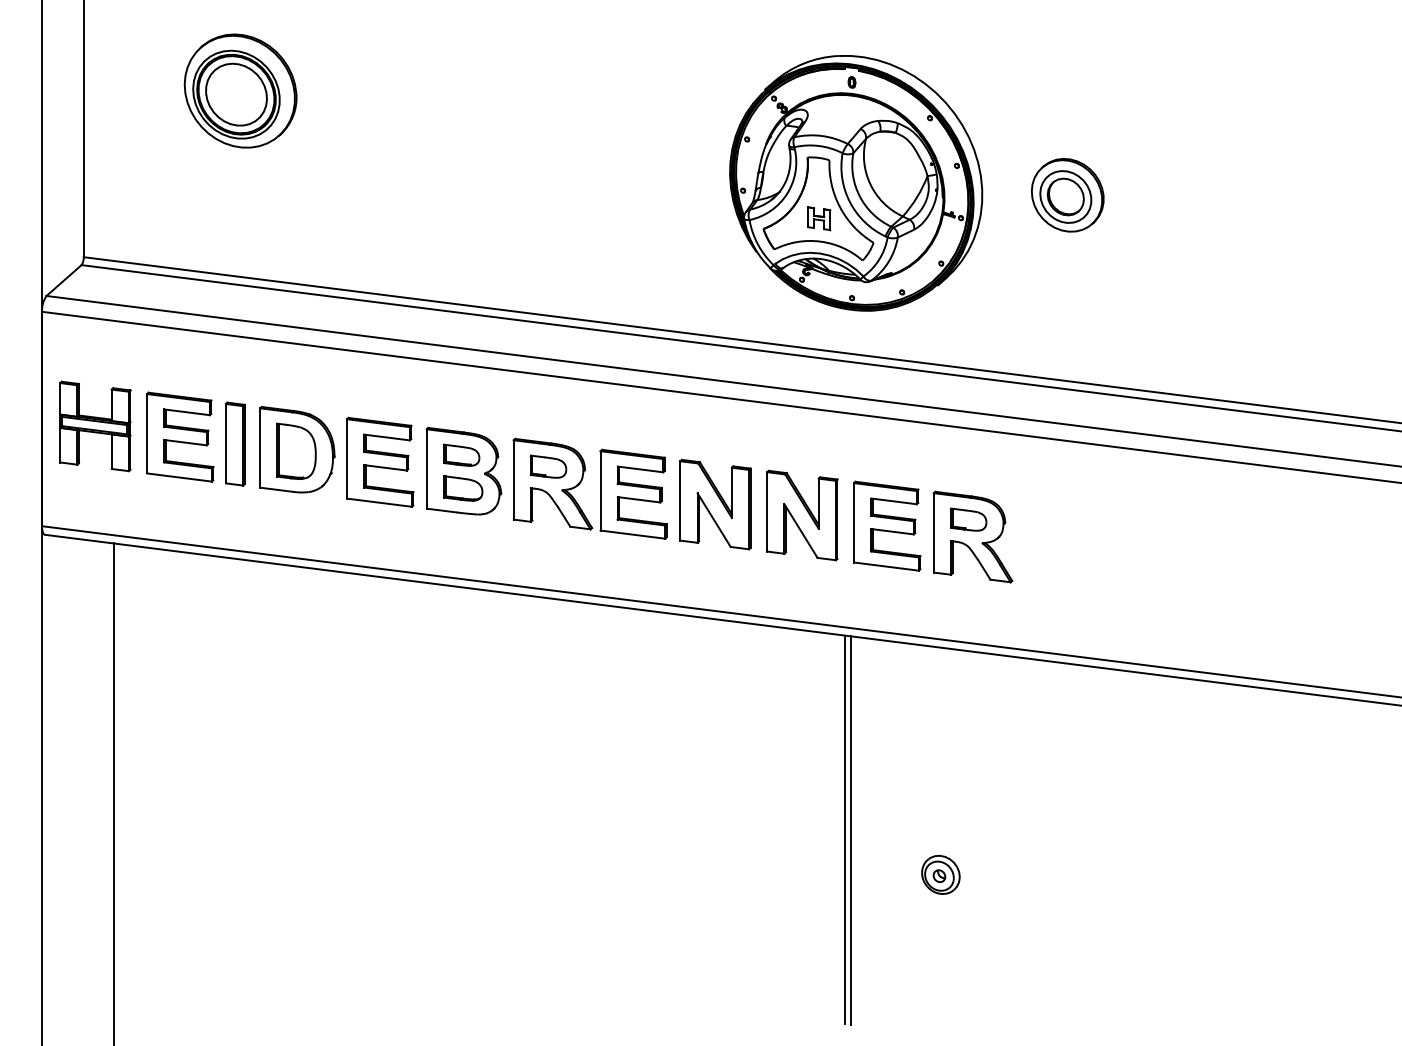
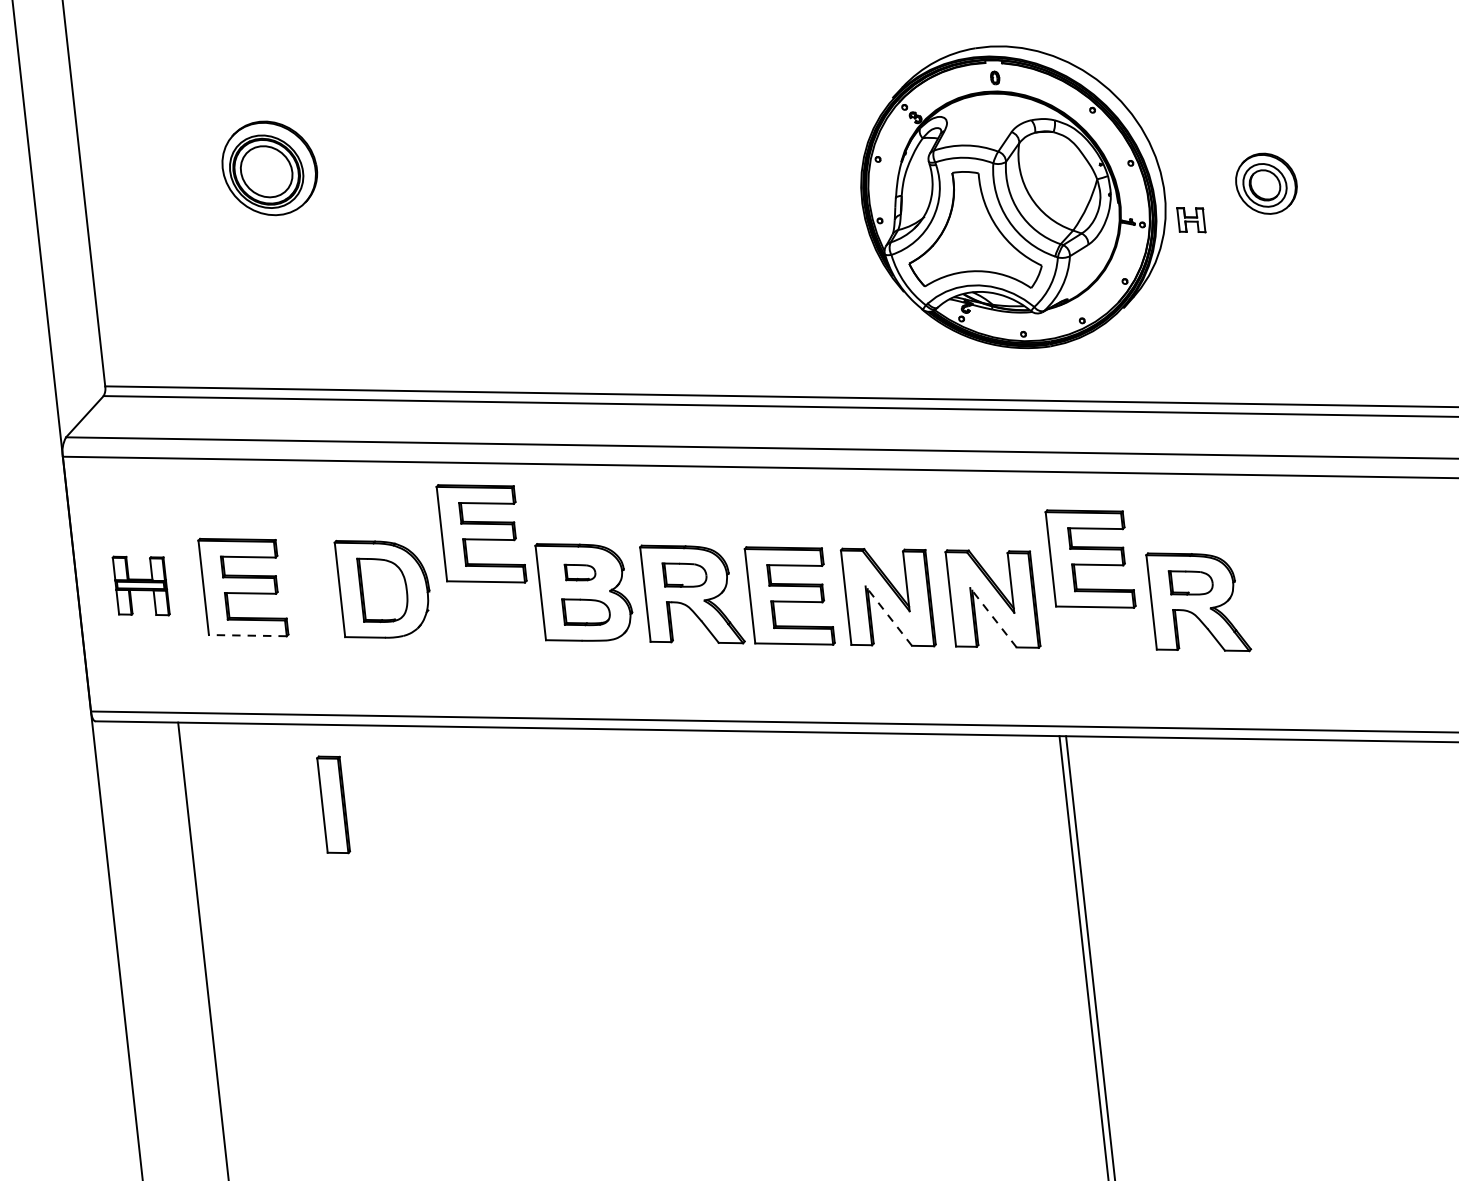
part: (240, 90) -> (269, 167), size x0.7
part: (1067, 195) -> (1266, 183), size x0.7
part: (819, 218) -> (1191, 219), moved
part: (95, 426) -> (141, 586), size x0.6
part: (235, 443) -> (333, 804), moved
part: (461, 454) -> (579, 571), size x0.7
part: (380, 461) -> (481, 532), moved
line: (179, 477) -> (247, 635), solid -> dashed
line: (714, 520) -> (889, 616), solid -> dashed
part: (887, 525) -> (1090, 558), moved
line: (801, 531) -> (994, 618), solid -> dashed
part: (940, 874) -> (1204, 1007), removed

